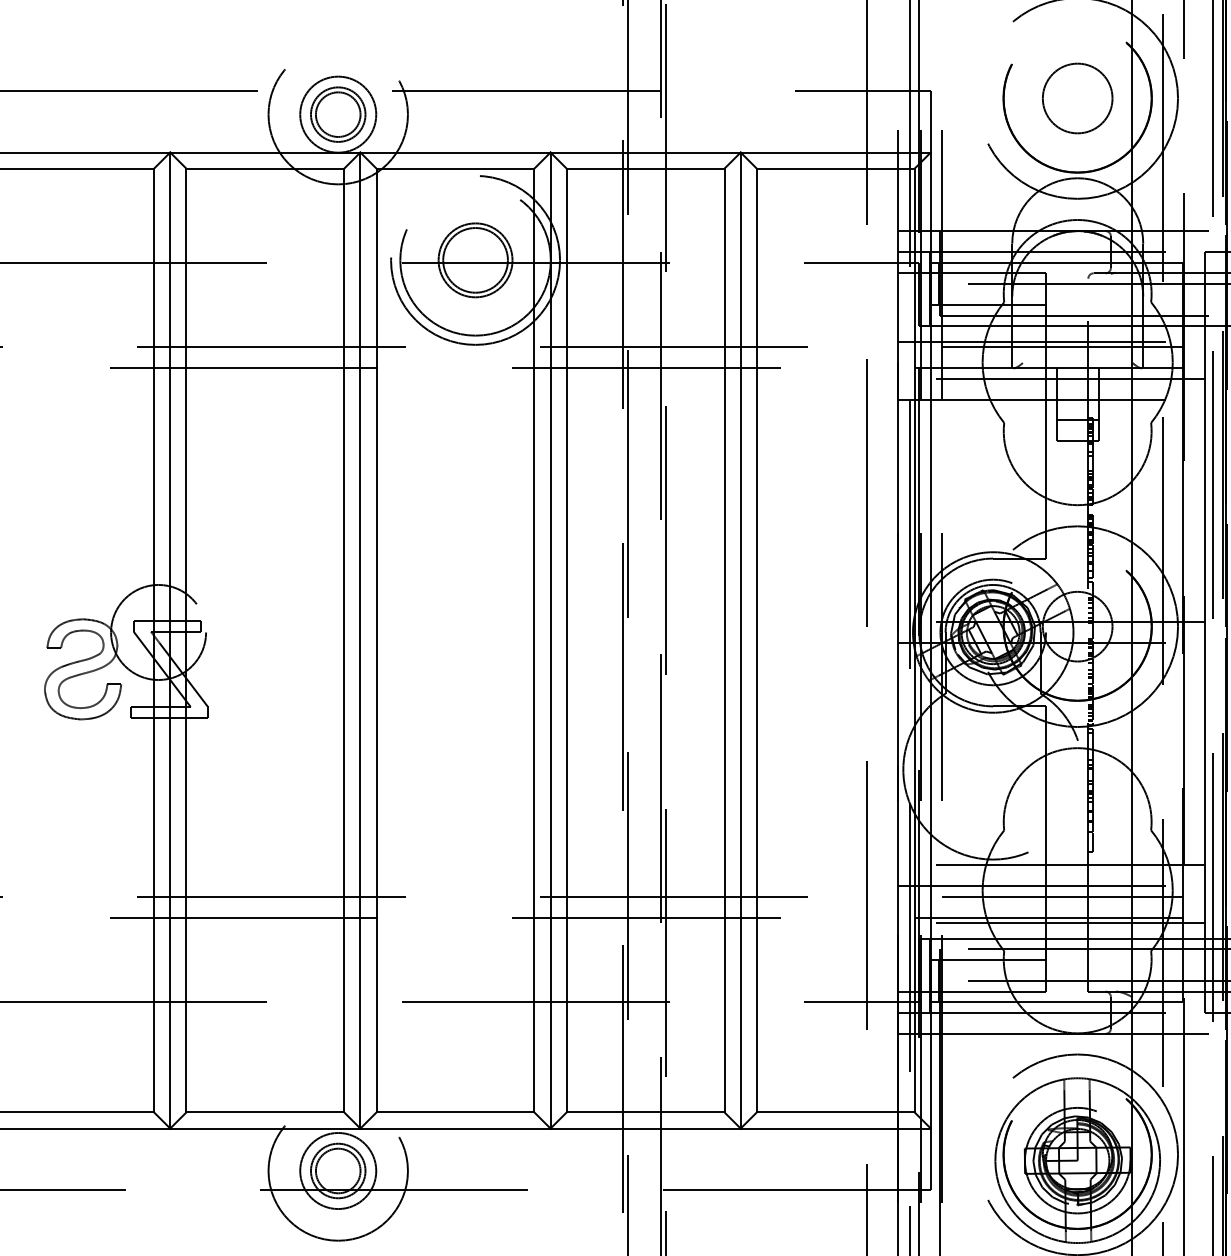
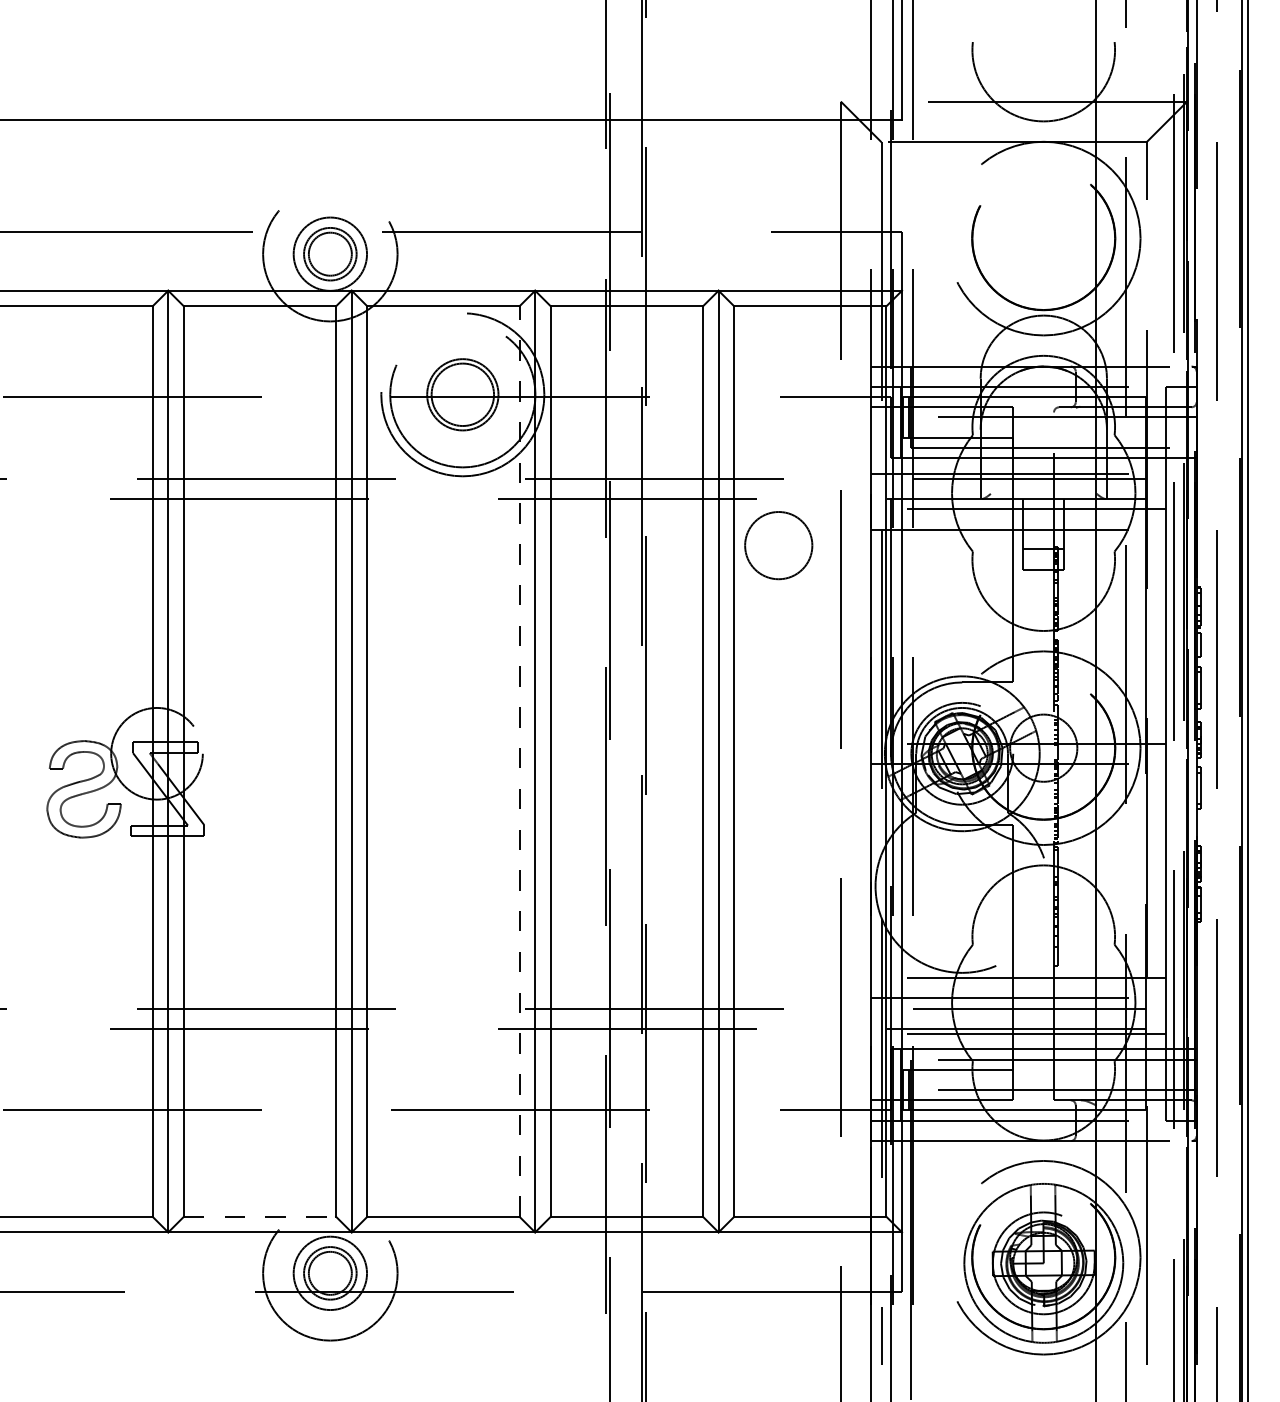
circle: (1077, 98) -> (778, 545), moved
line: (534, 640) -> (519, 761), solid -> dashed
line: (265, 1112) -> (260, 1216), solid -> dashed

